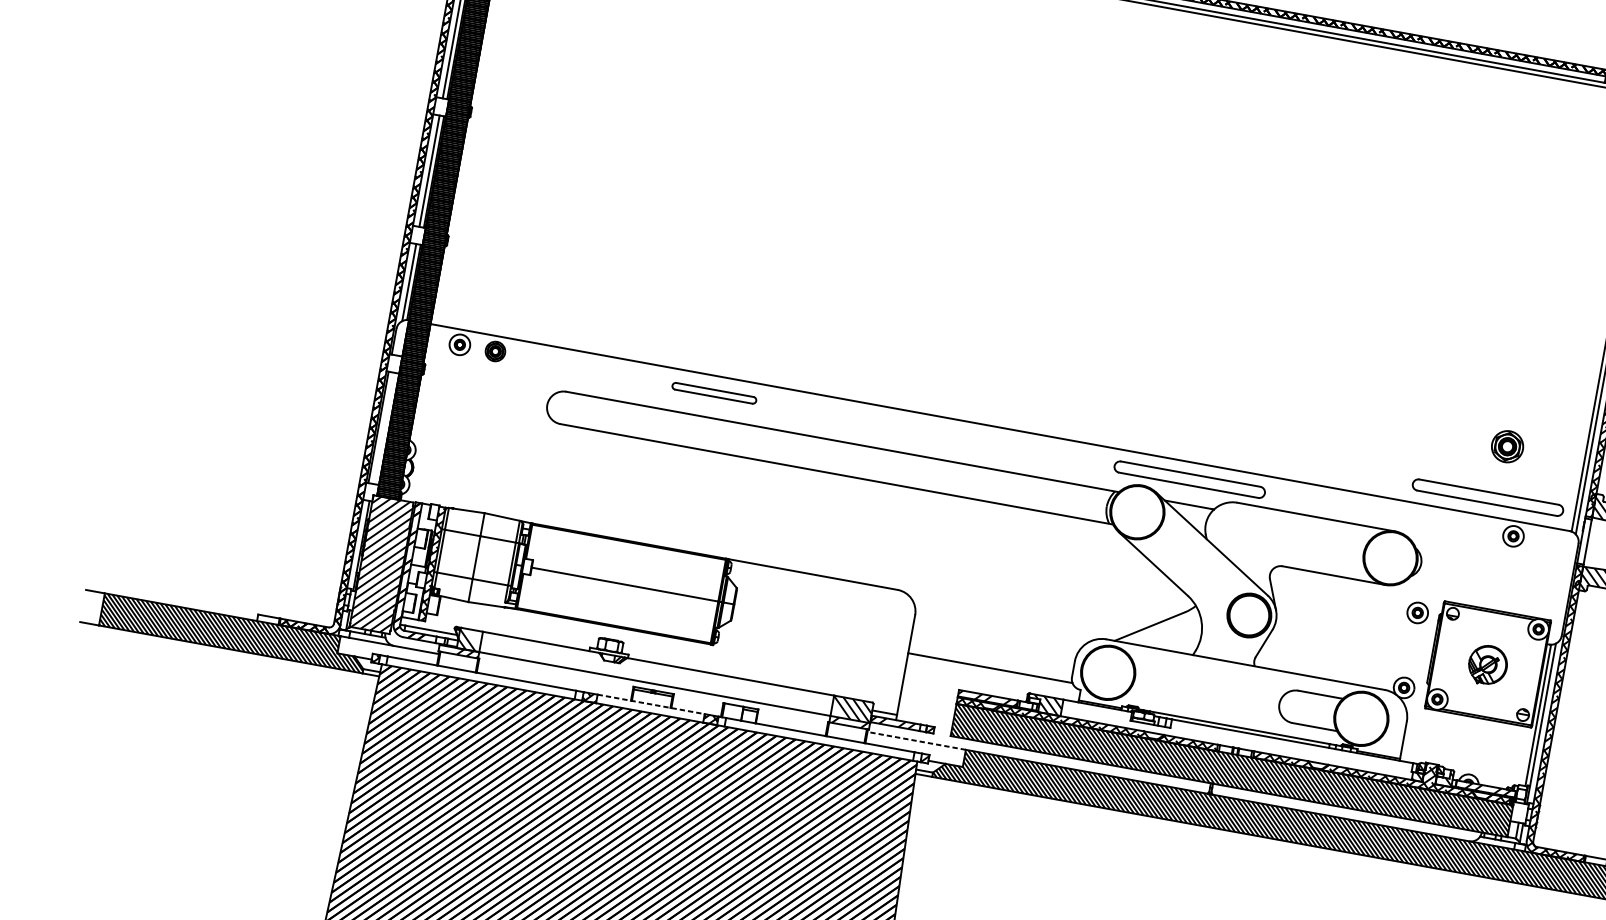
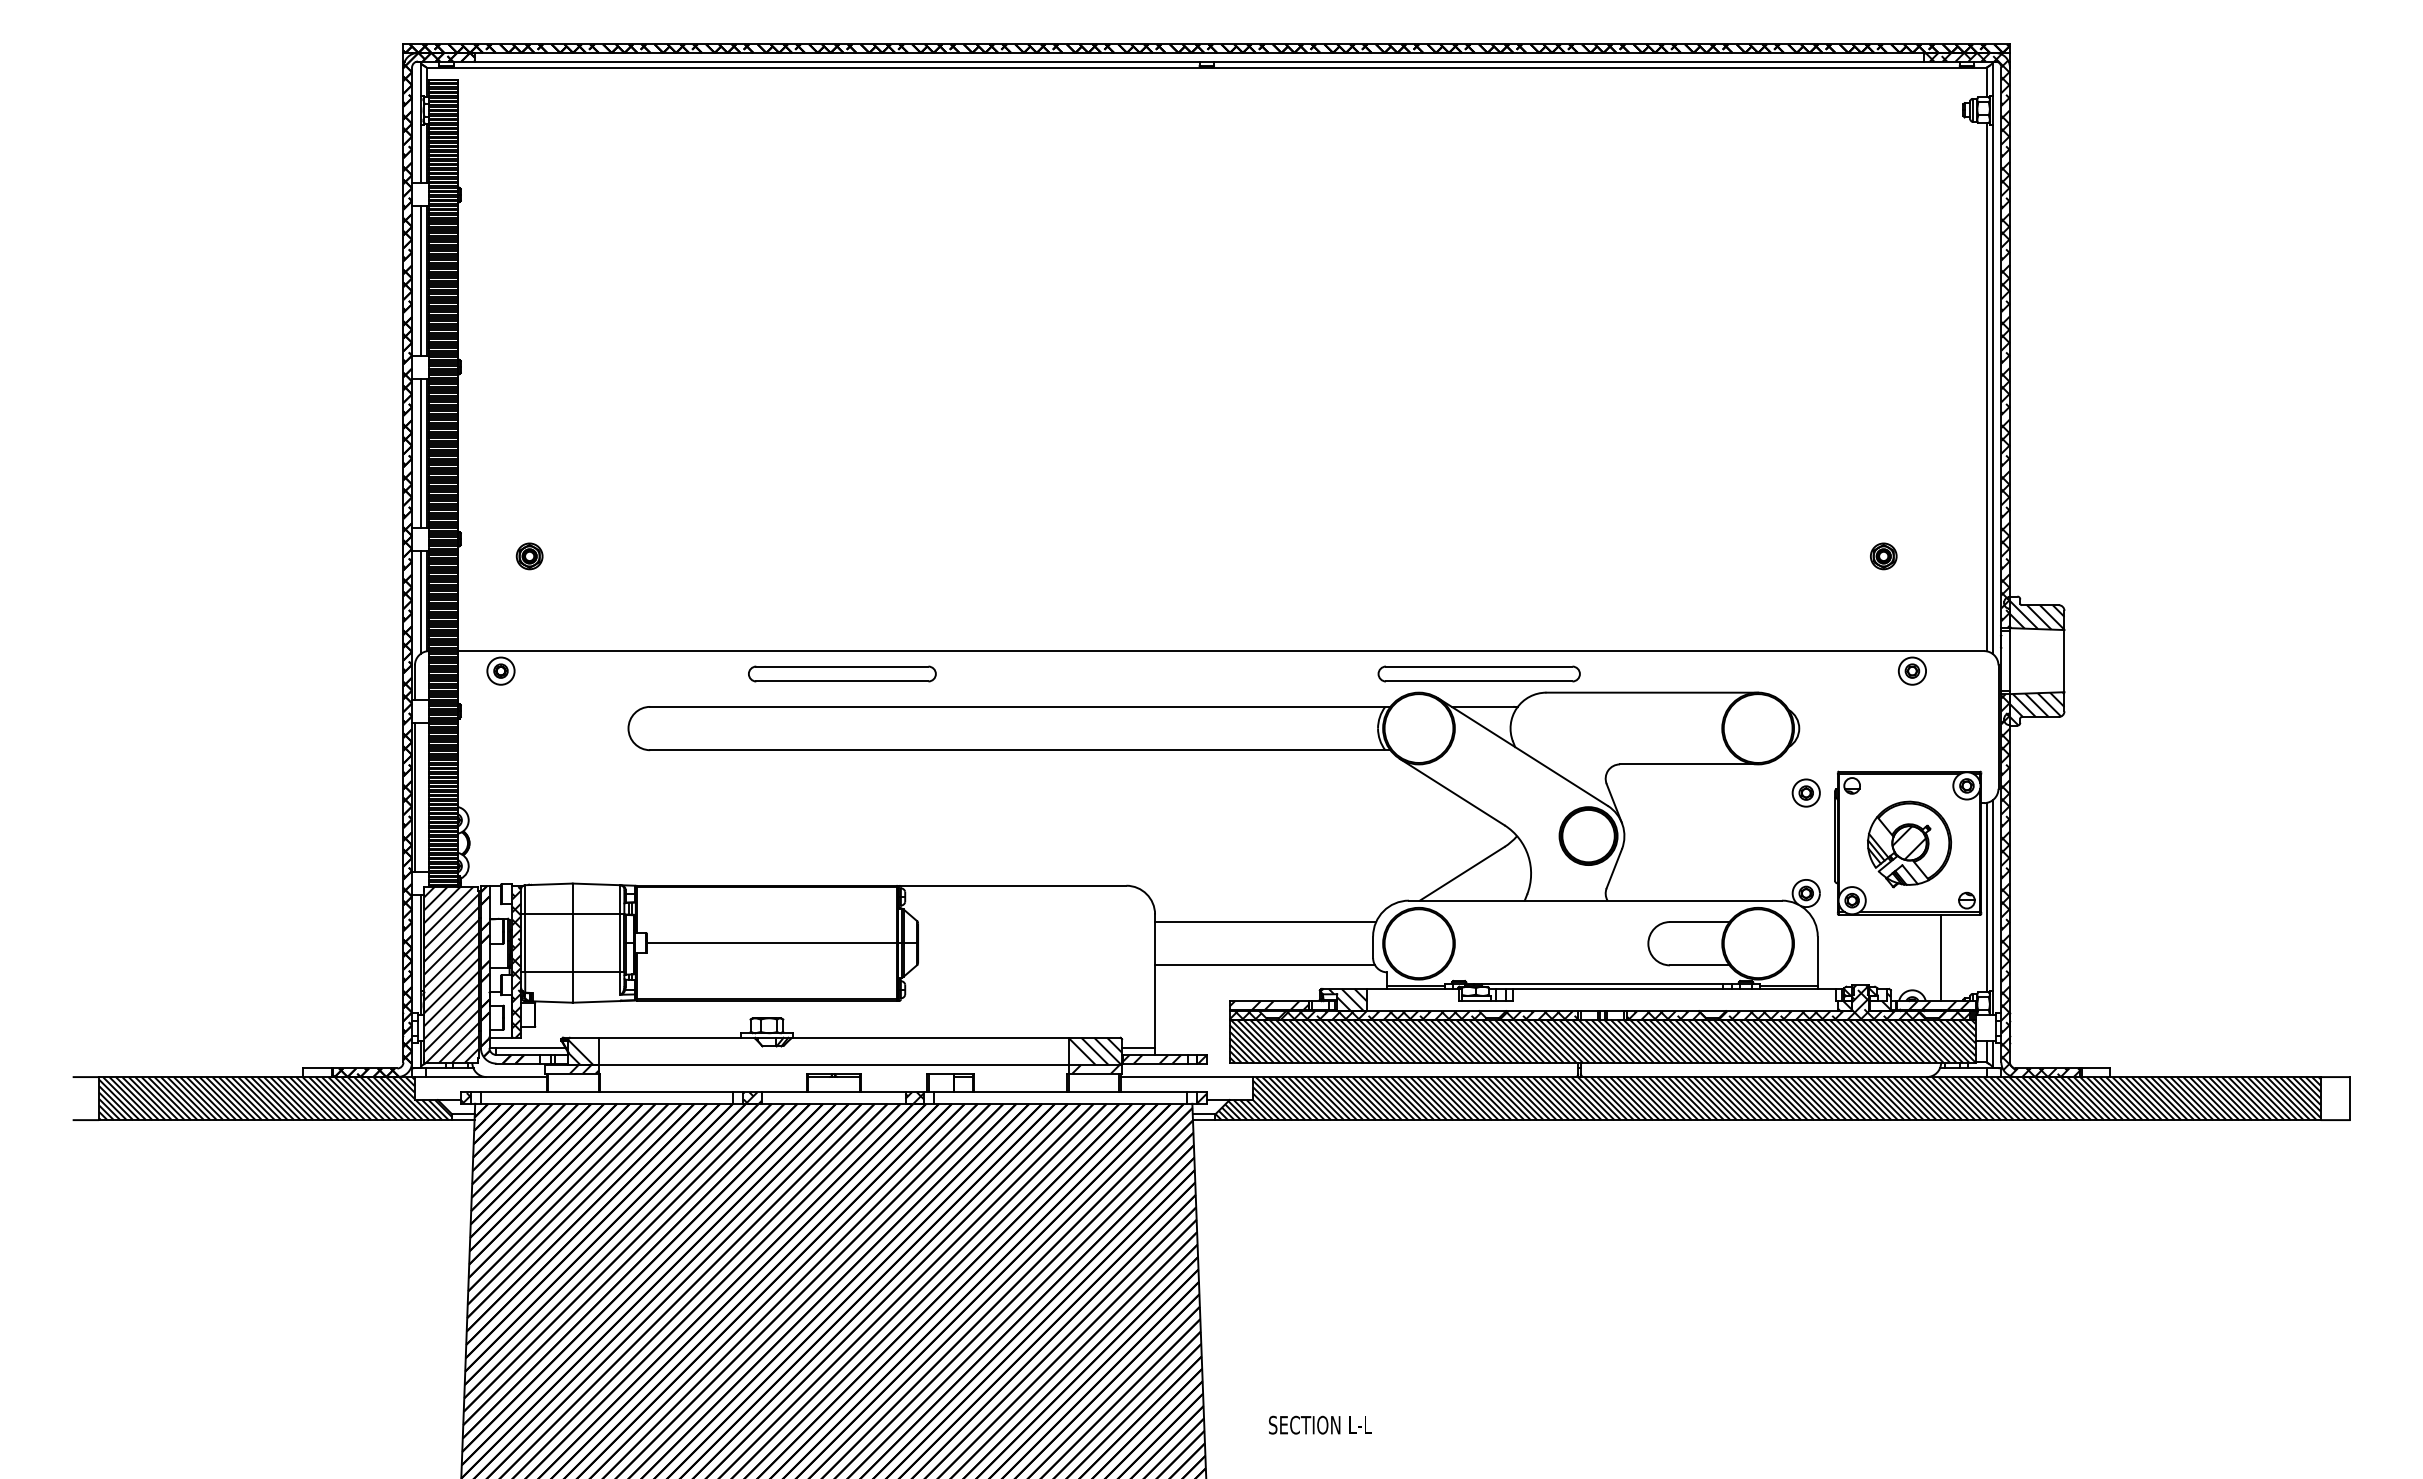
part: (495, 351) -> (529, 556), moved
part: (714, 392) -> (842, 673), size x1.67
part: (1507, 446) -> (1883, 556), size x0.62
part: (1487, 497) -> (1869, 626), removed
line: (996, 636) -> (1265, 922), added
part: (1487, 665) -> (1909, 844), size x1.67
line: (650, 704) -> (833, 1092), dashed -> solid
line: (916, 741) -> (1186, 1077), dashed -> solid
line: (1496, 754) -> (1941, 958), added

